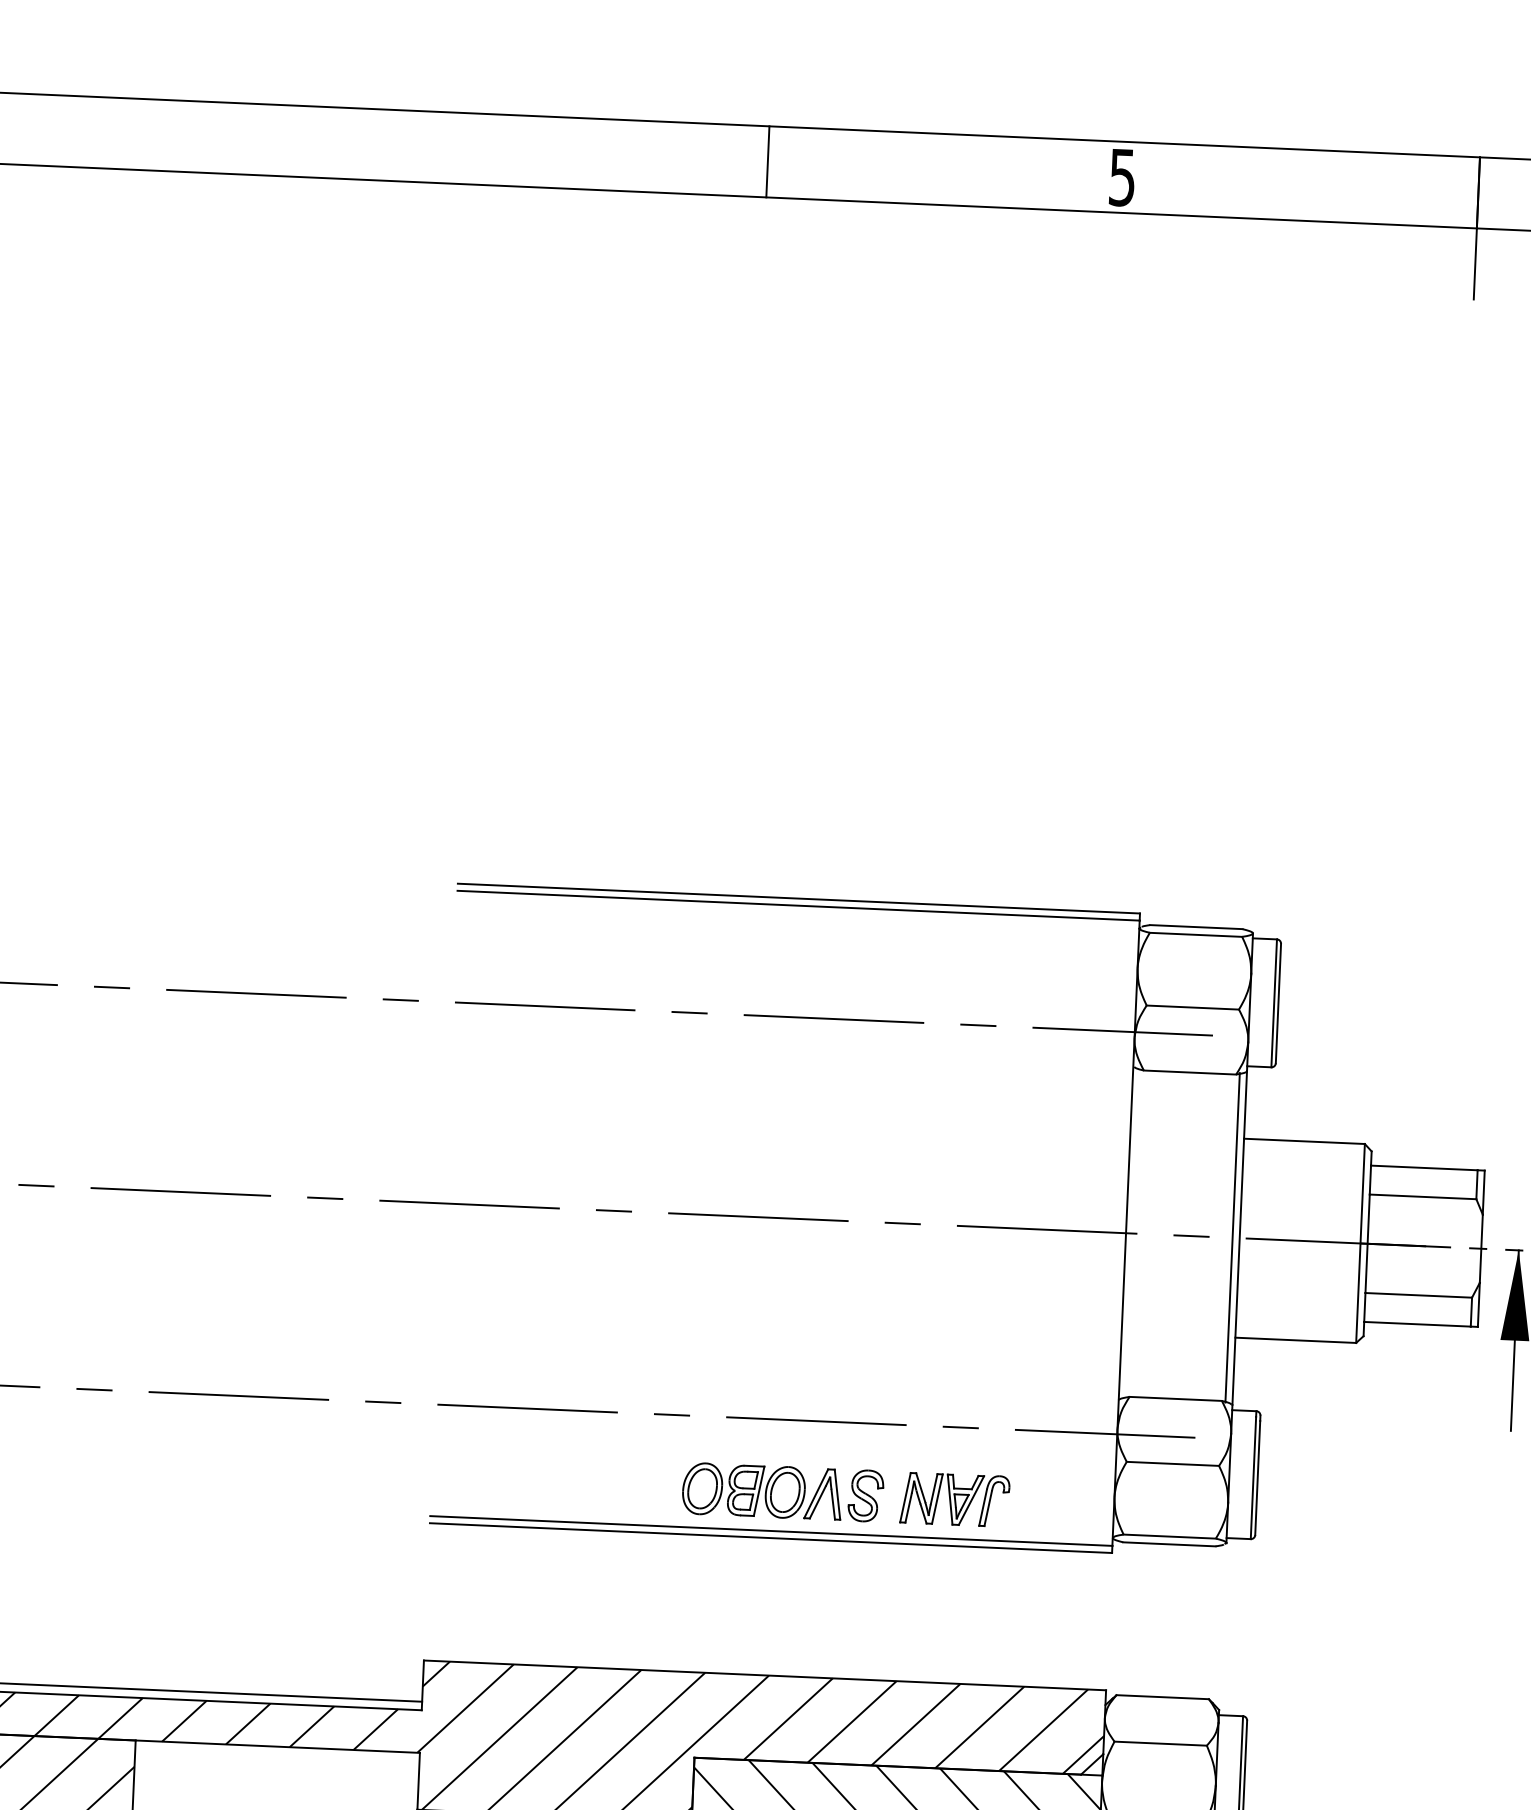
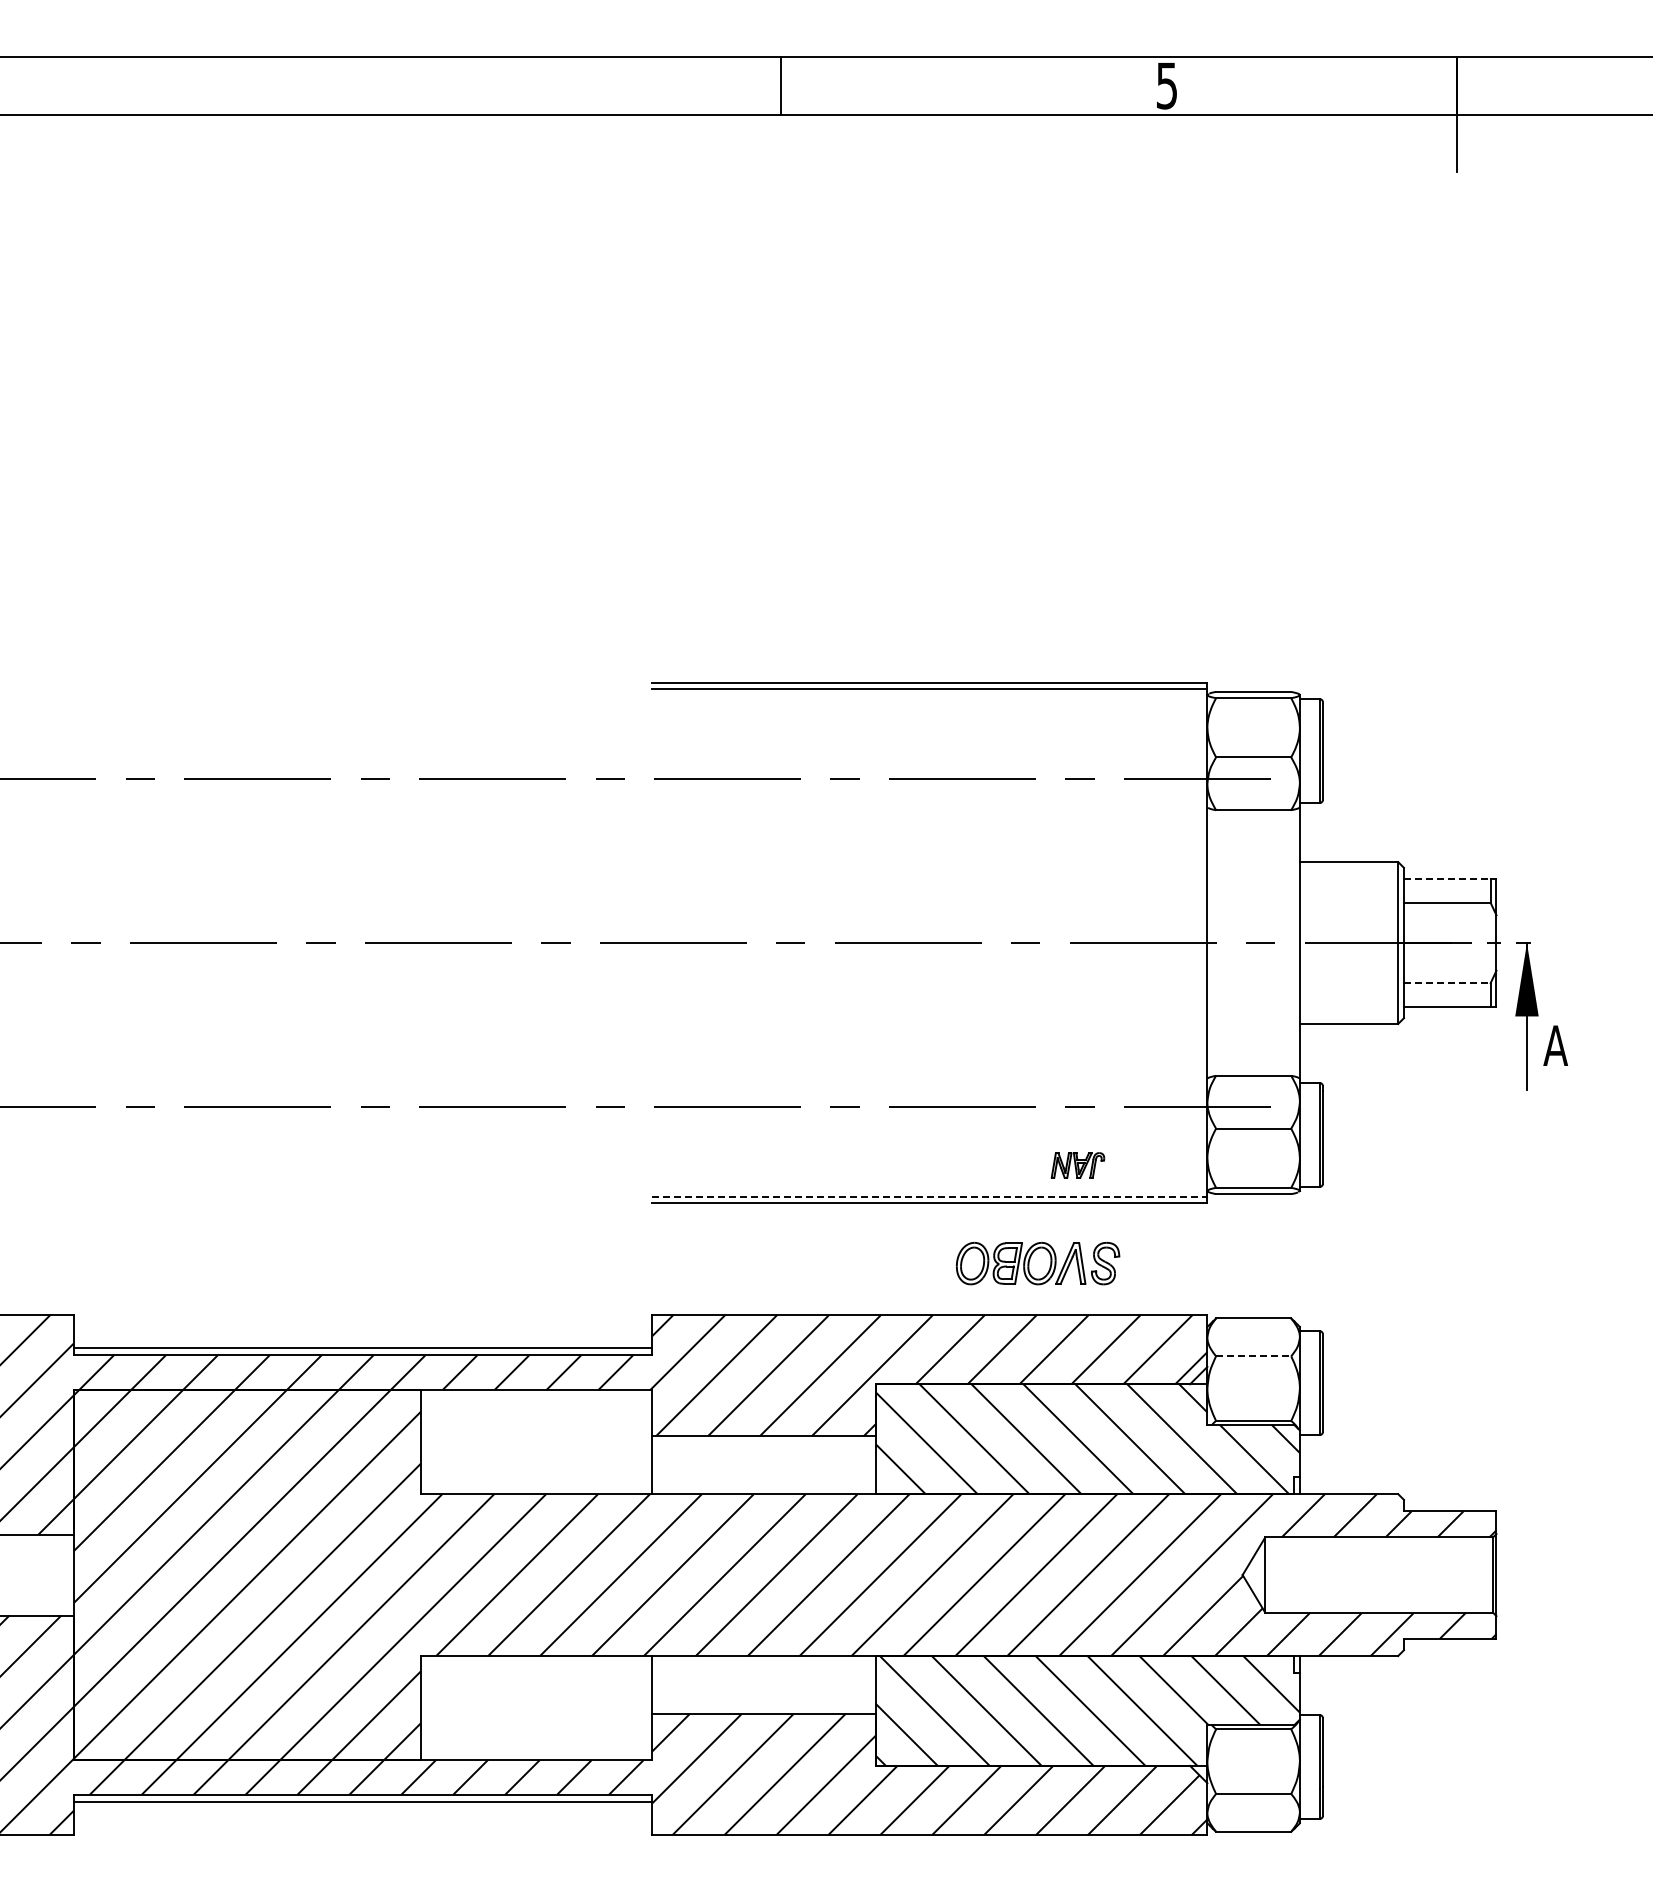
line: (767, 161) -> (780, 85), moved
line: (1424, 1168) -> (1447, 879), solid -> dashed
line: (1233, 1237) -> (1294, 942), removed
line: (1418, 1295) -> (1447, 983), solid -> dashed
part: (783, 1492) -> (1038, 1263), moved
part: (954, 1499) -> (1077, 1165), size x0.6
line: (770, 1531) -> (929, 1197), solid -> dashed
line: (1160, 1743) -> (1253, 1356), solid -> dashed

